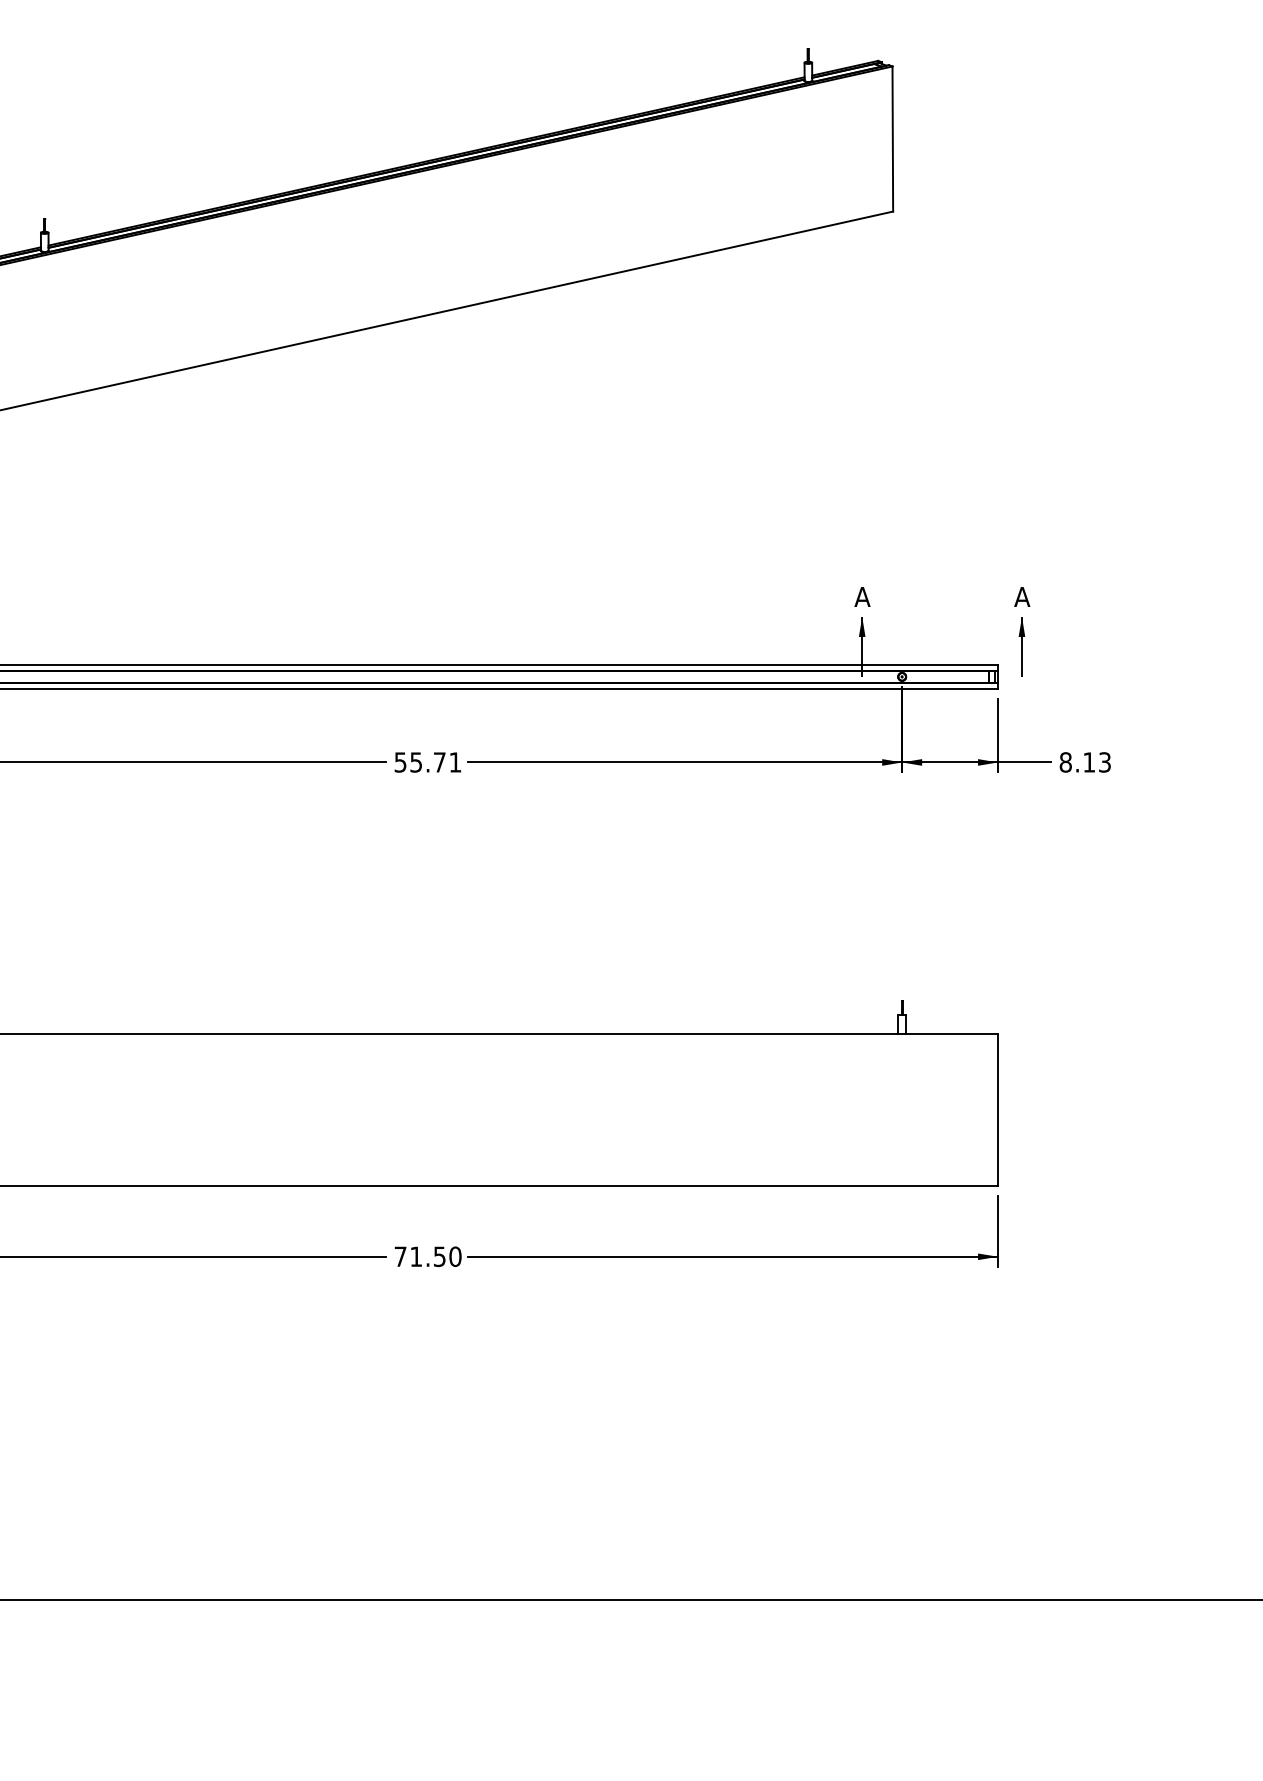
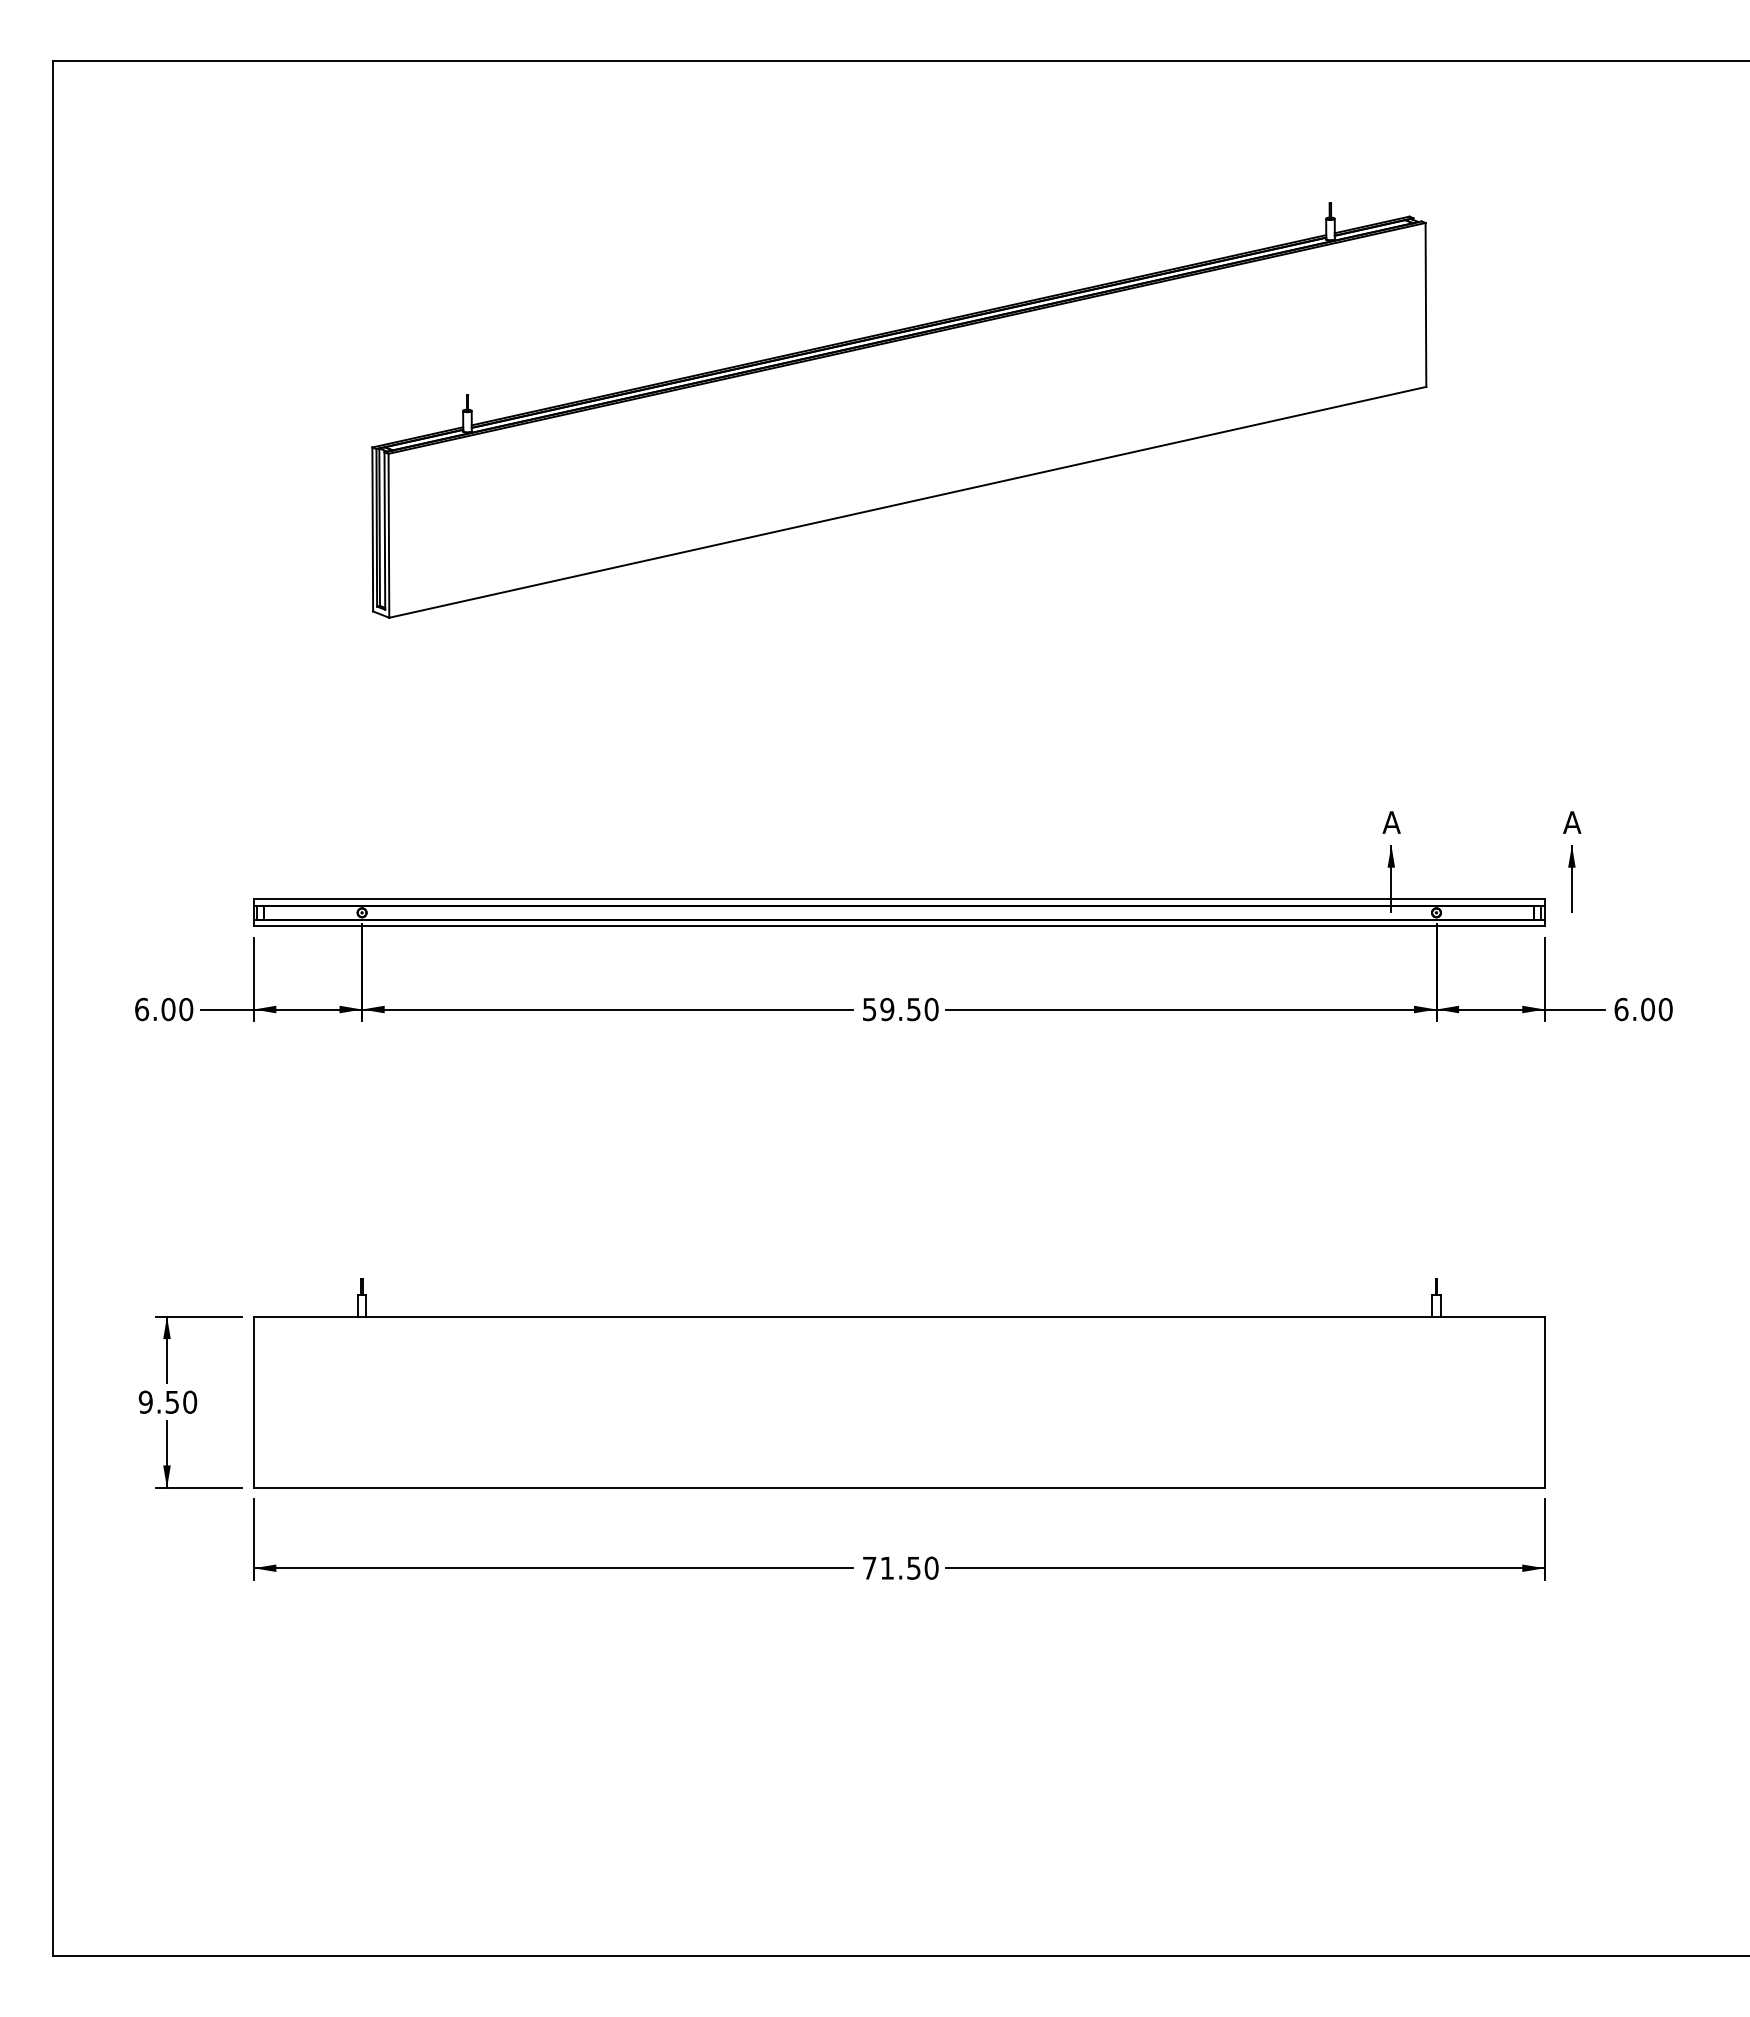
text: (435, 762) -> (909, 1009), 55.71 -> 59.50
text: (1085, 762) -> (1643, 1009), 8.13 -> 6.00

